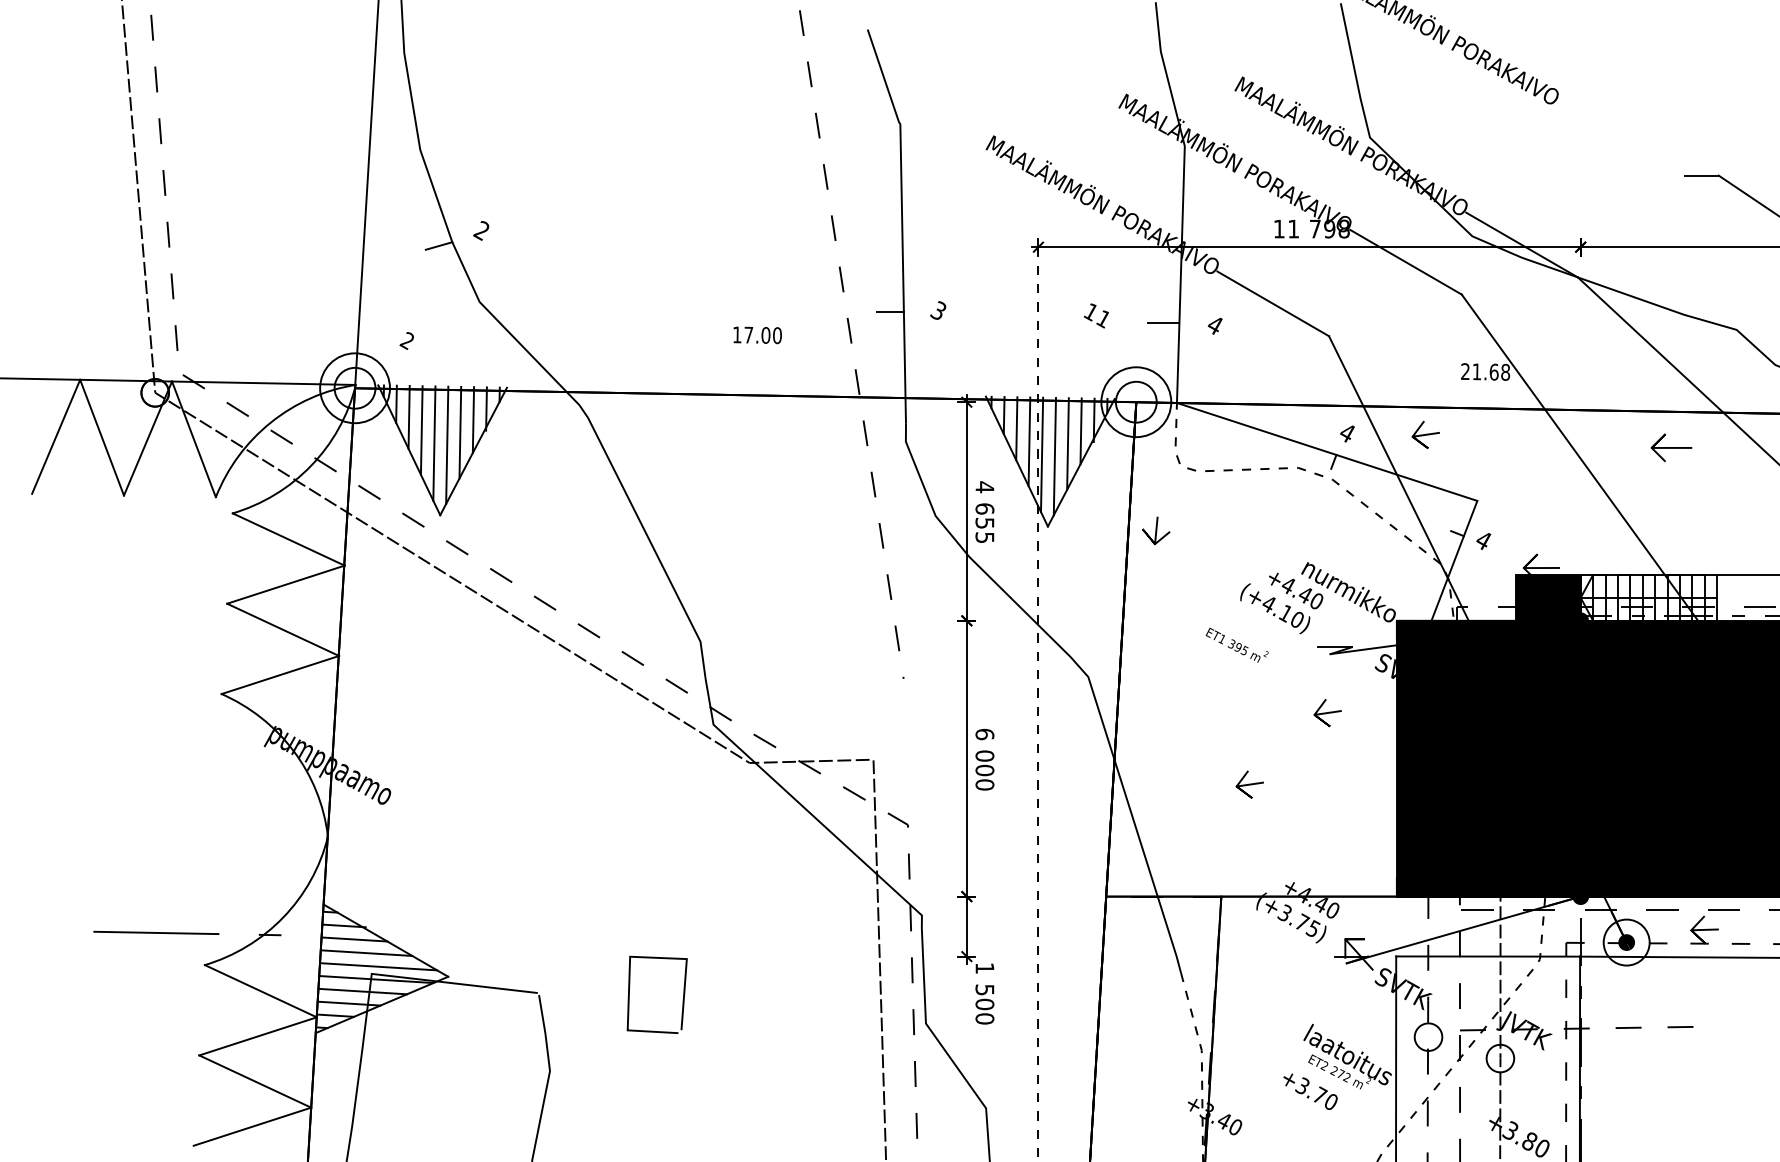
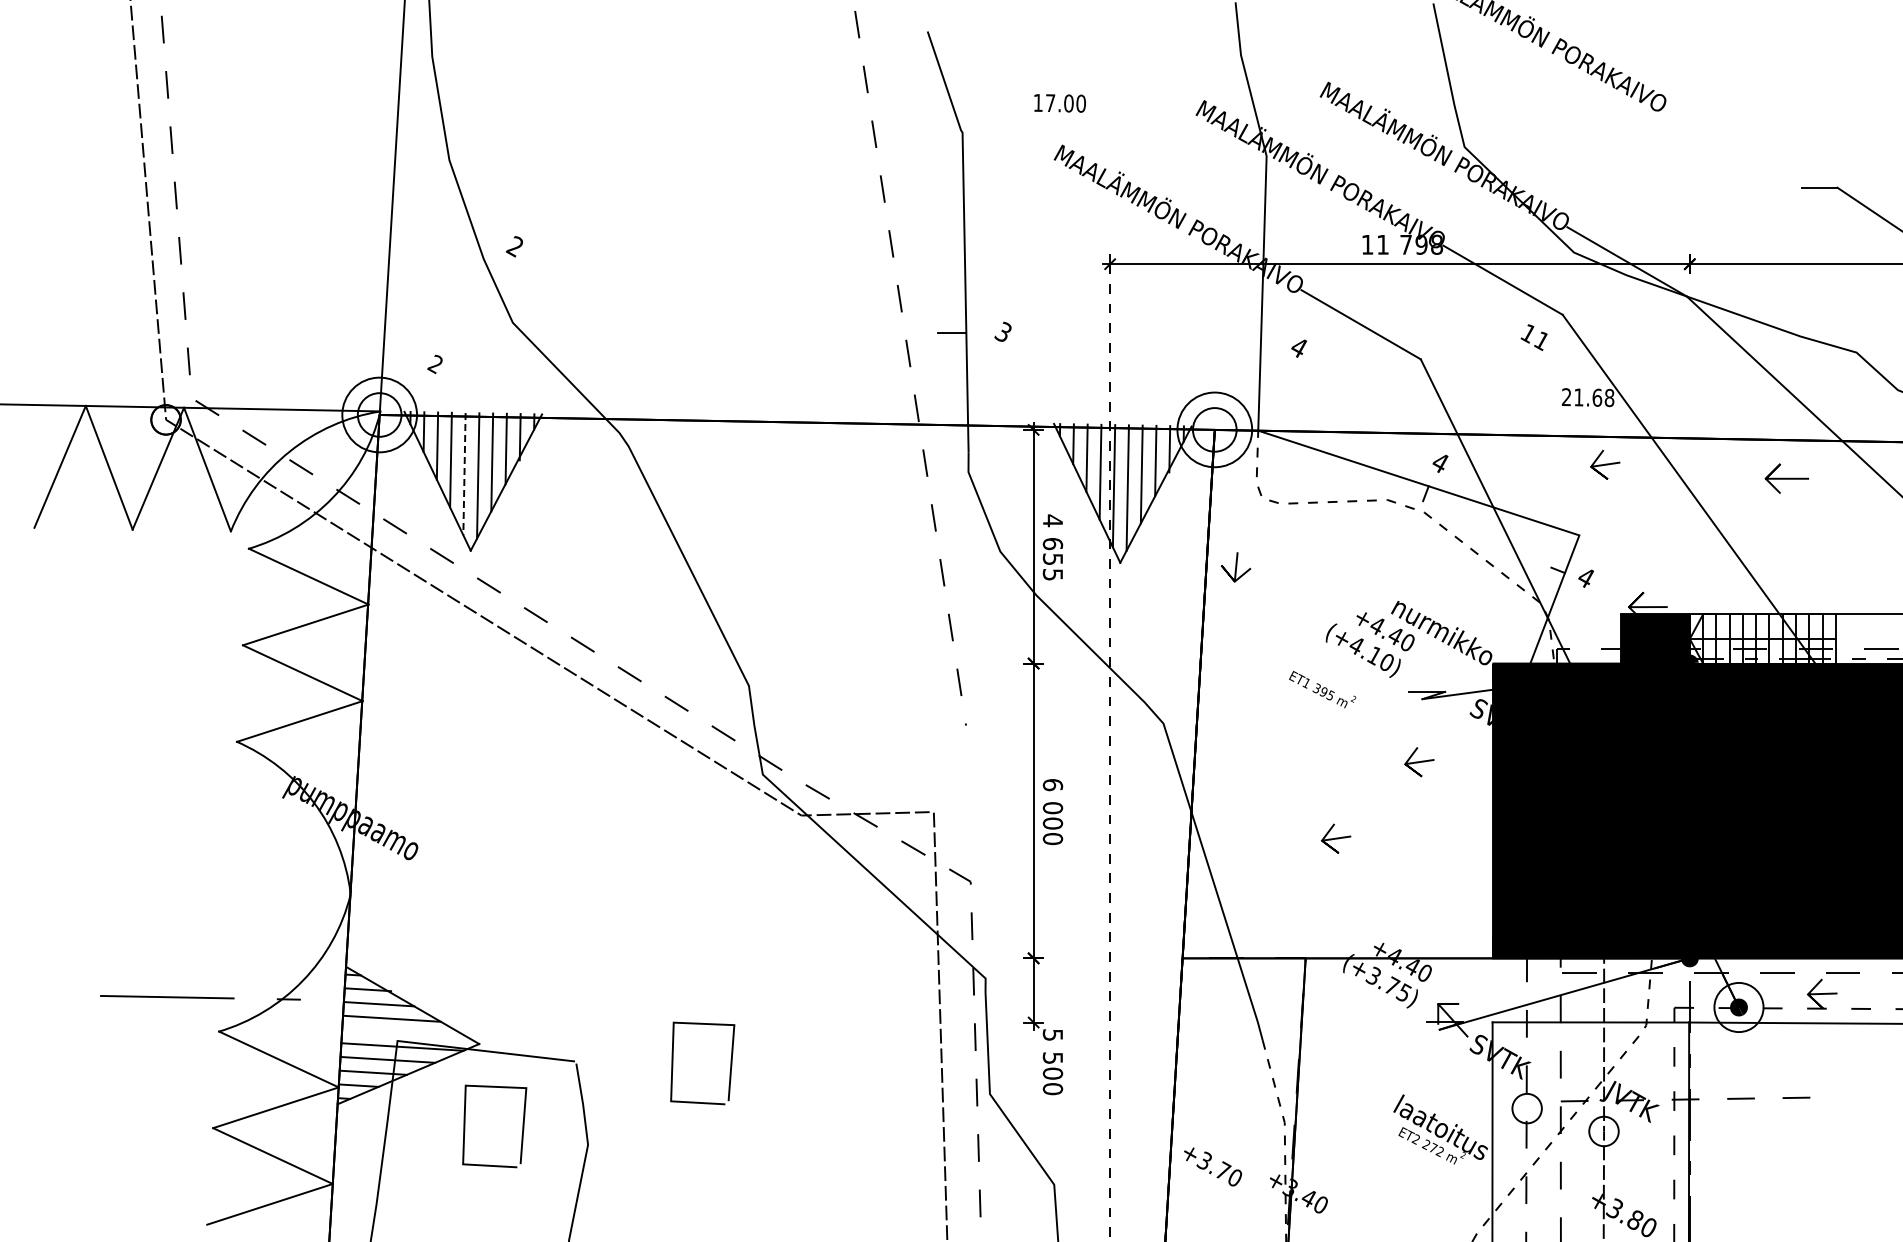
line: (439, 245) -> (469, 262), removed
text: (1095, 315) -> (1533, 337), moved
line: (1163, 323) -> (1243, 345), removed
text: (757, 335) -> (1059, 103), moved
line: (1426, 434) -> (1605, 464), moved
line: (434, 443) -> (464, 474), solid -> dashed
line: (378, 966) -> (404, 1033), removed
text: (984, 967) -> (1052, 1034), 1 -> 5
line: (488, 1053) -> (522, 1126), added
text: (1310, 1091) -> (1213, 1166), moved

